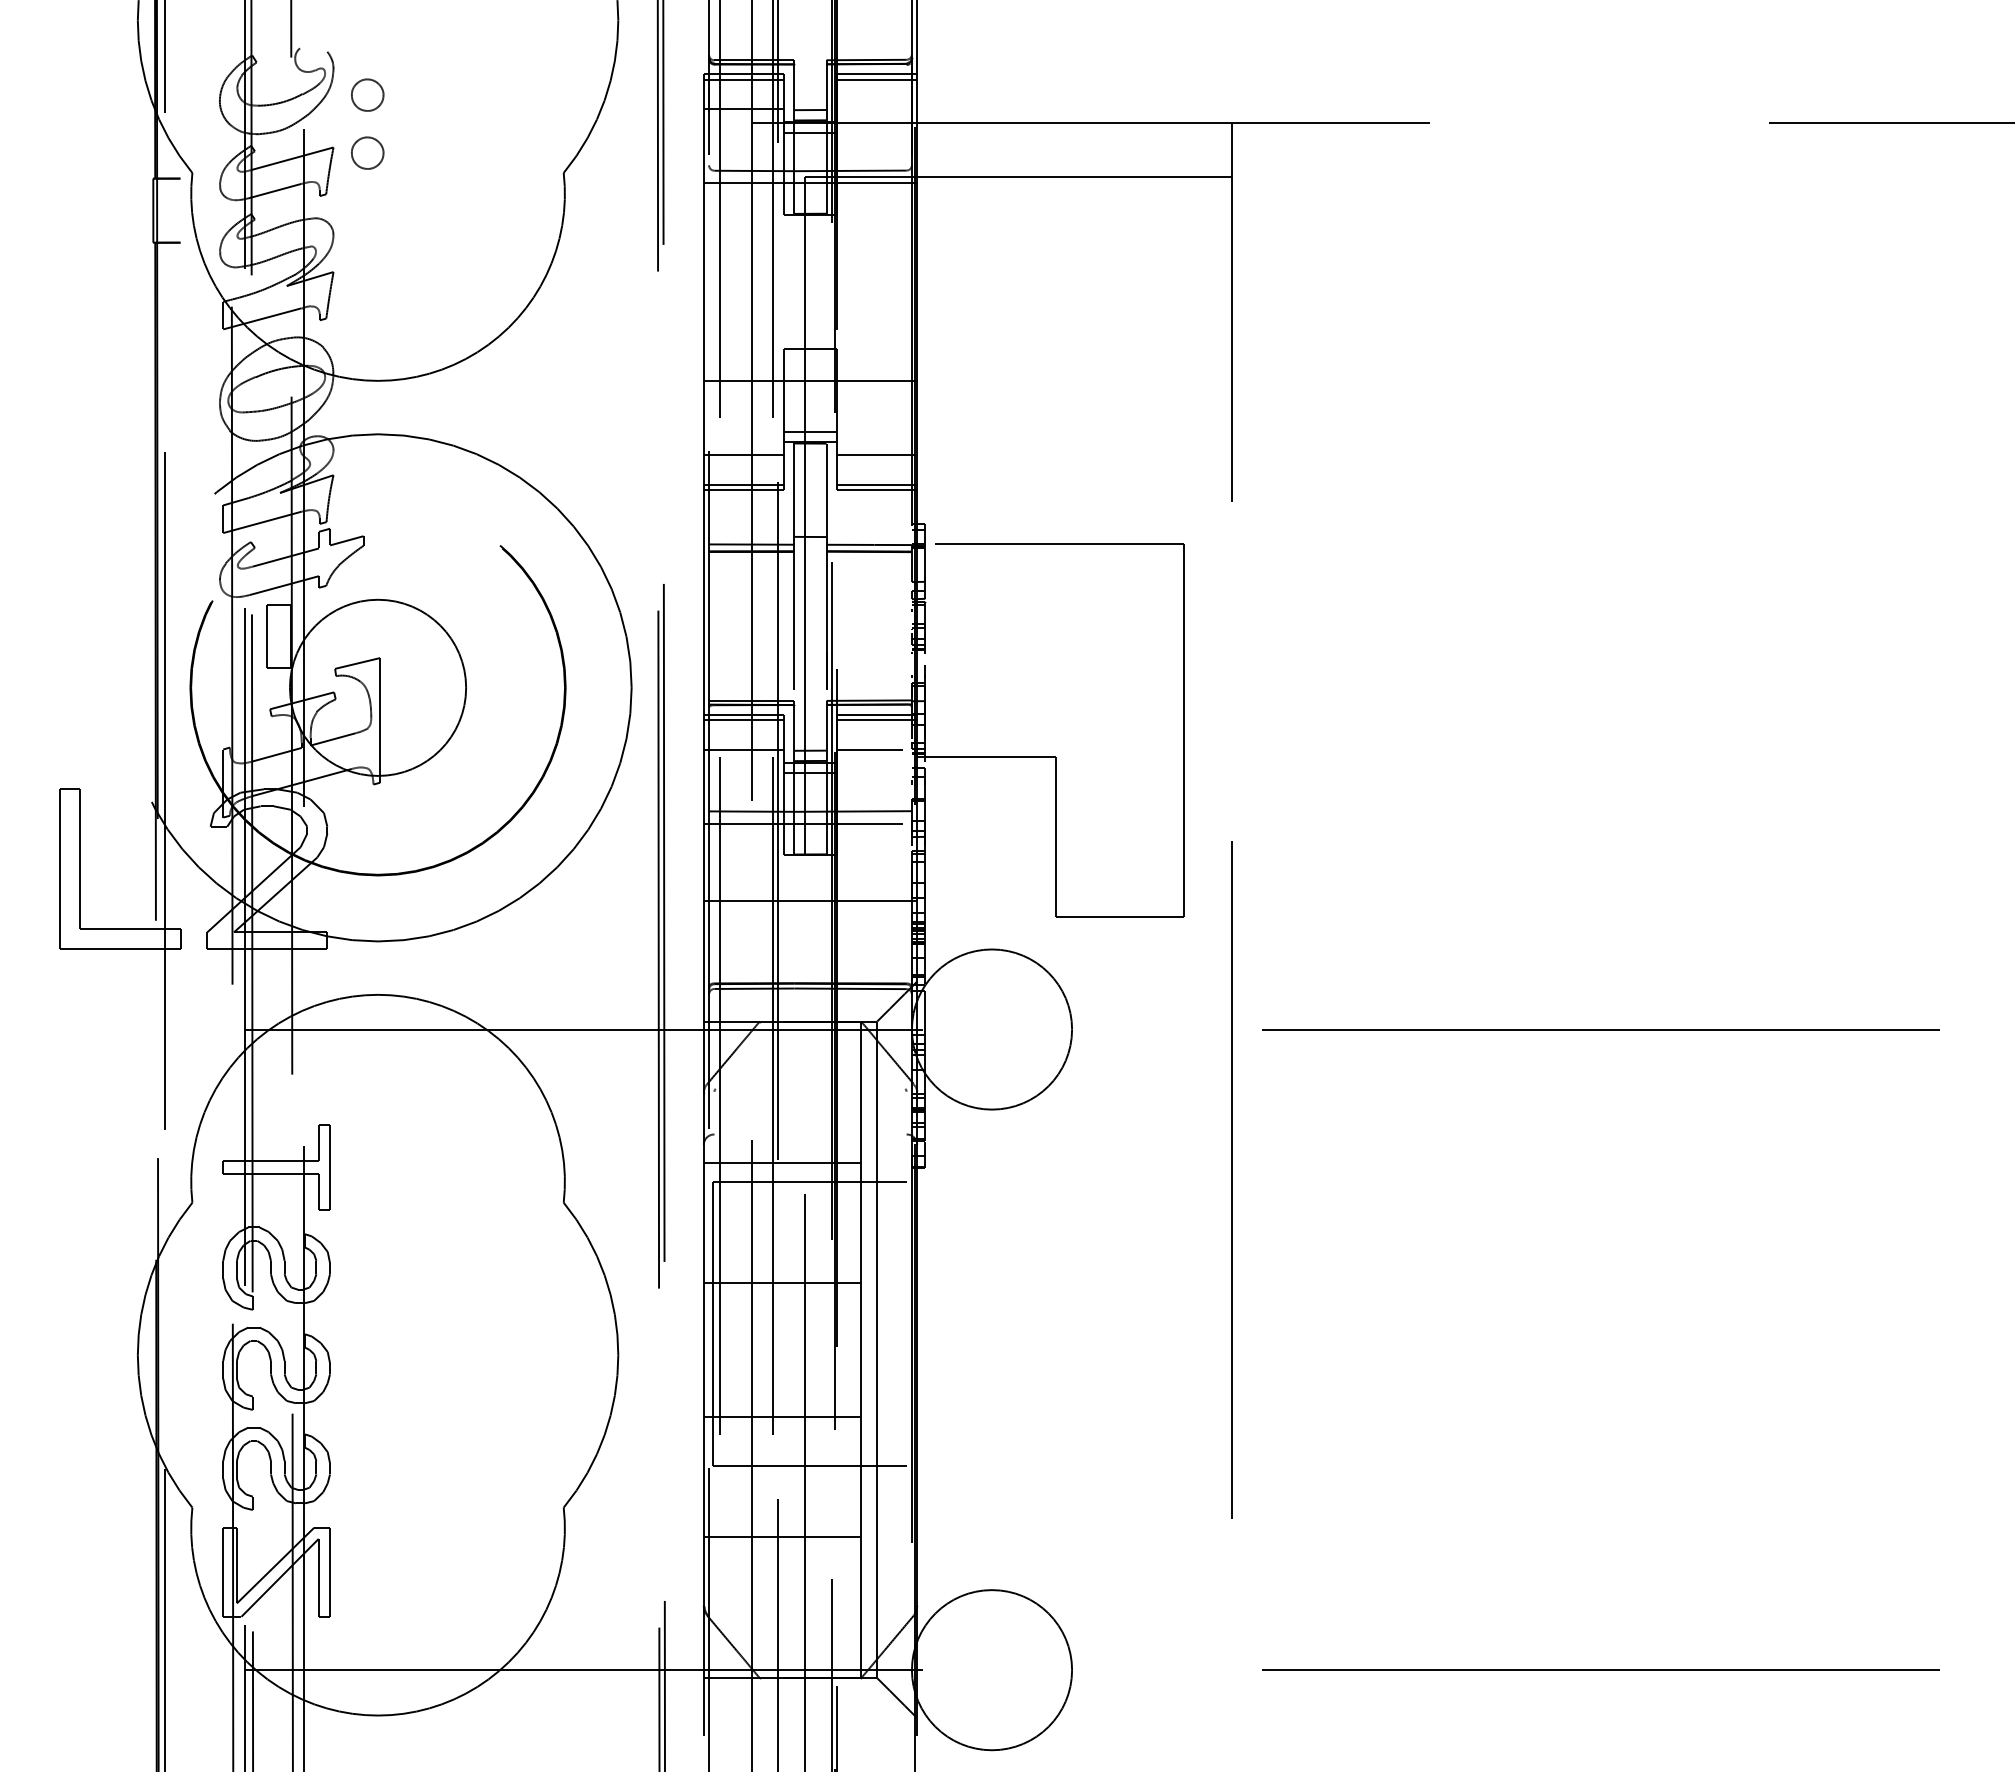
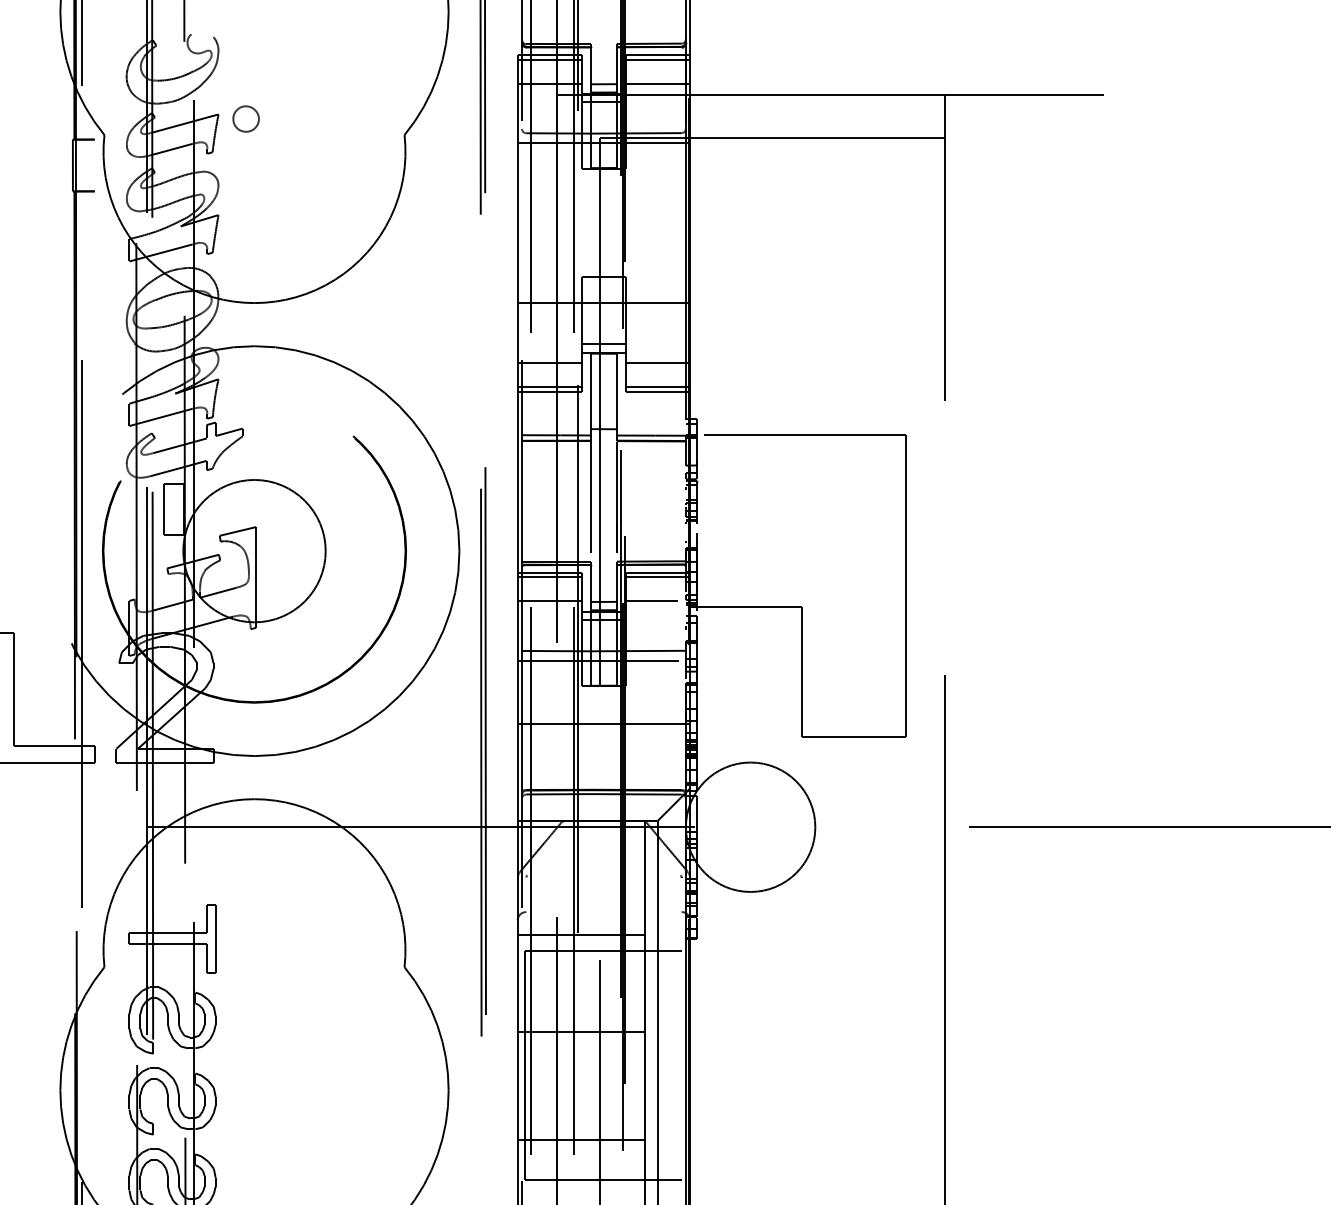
part: (367, 94) -> (245, 71), removed
line: (877, 109) -> (658, 83), added

